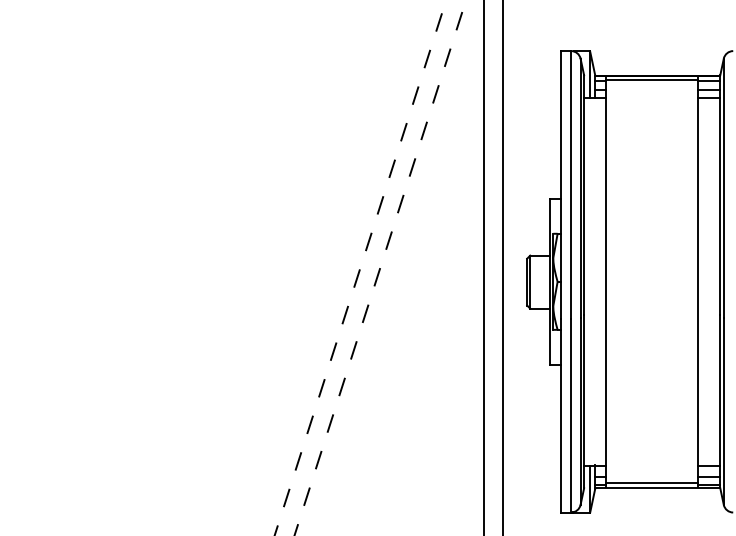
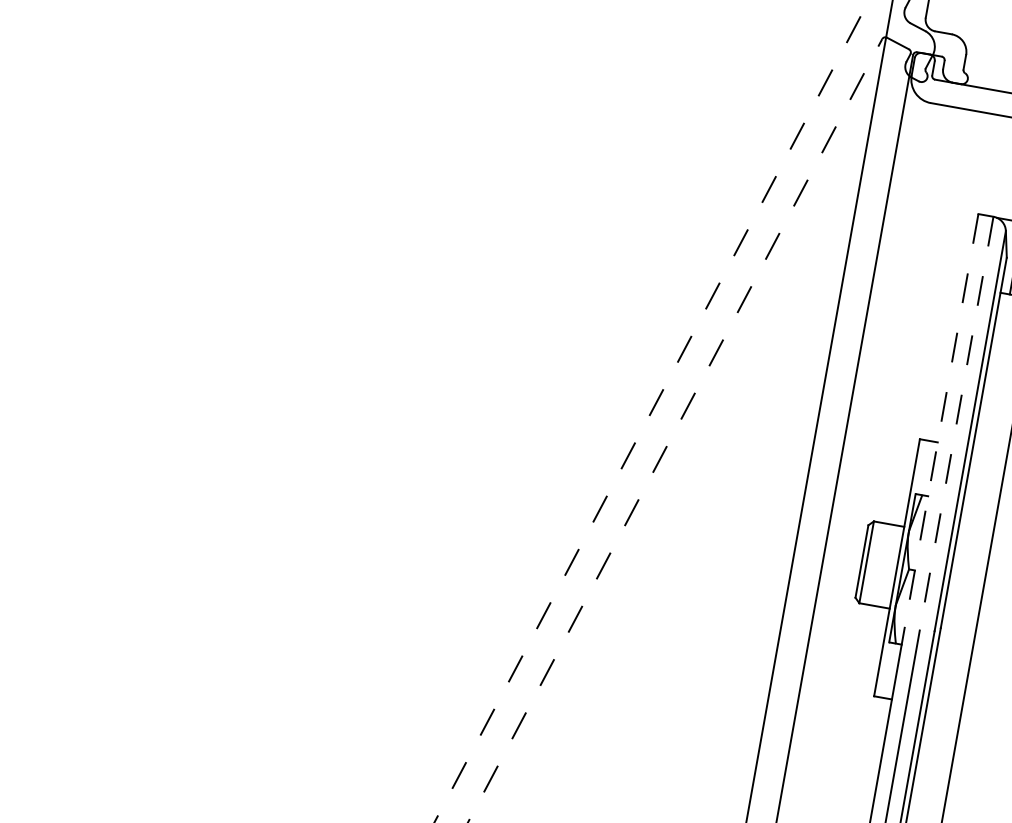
line: (561, 185) -> (941, 421), solid -> dashed
line: (571, 185) -> (956, 424), solid -> dashed

